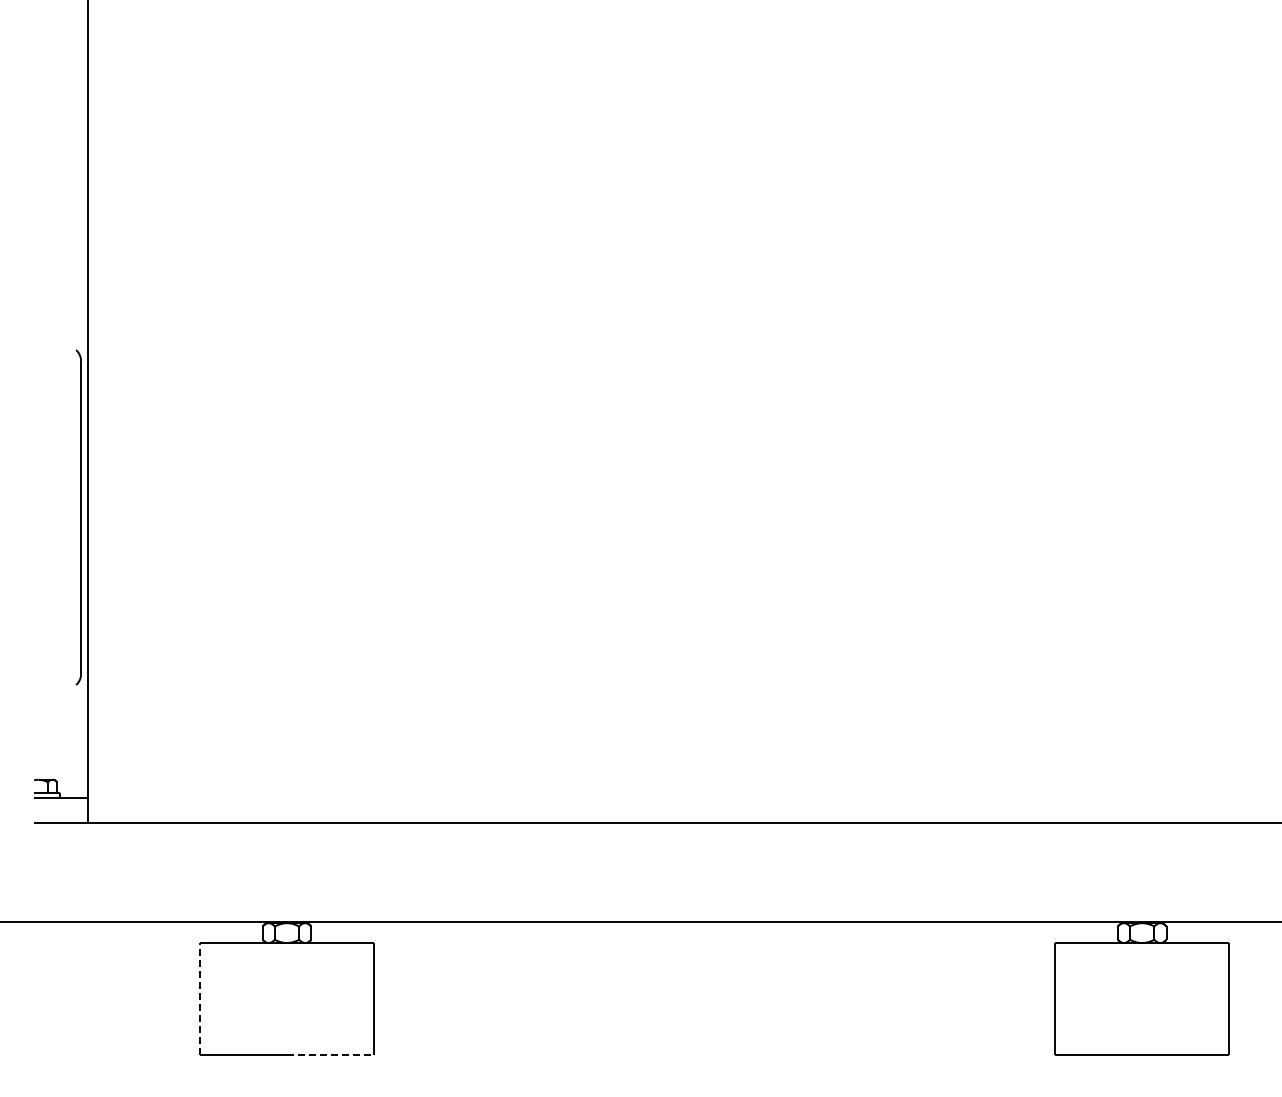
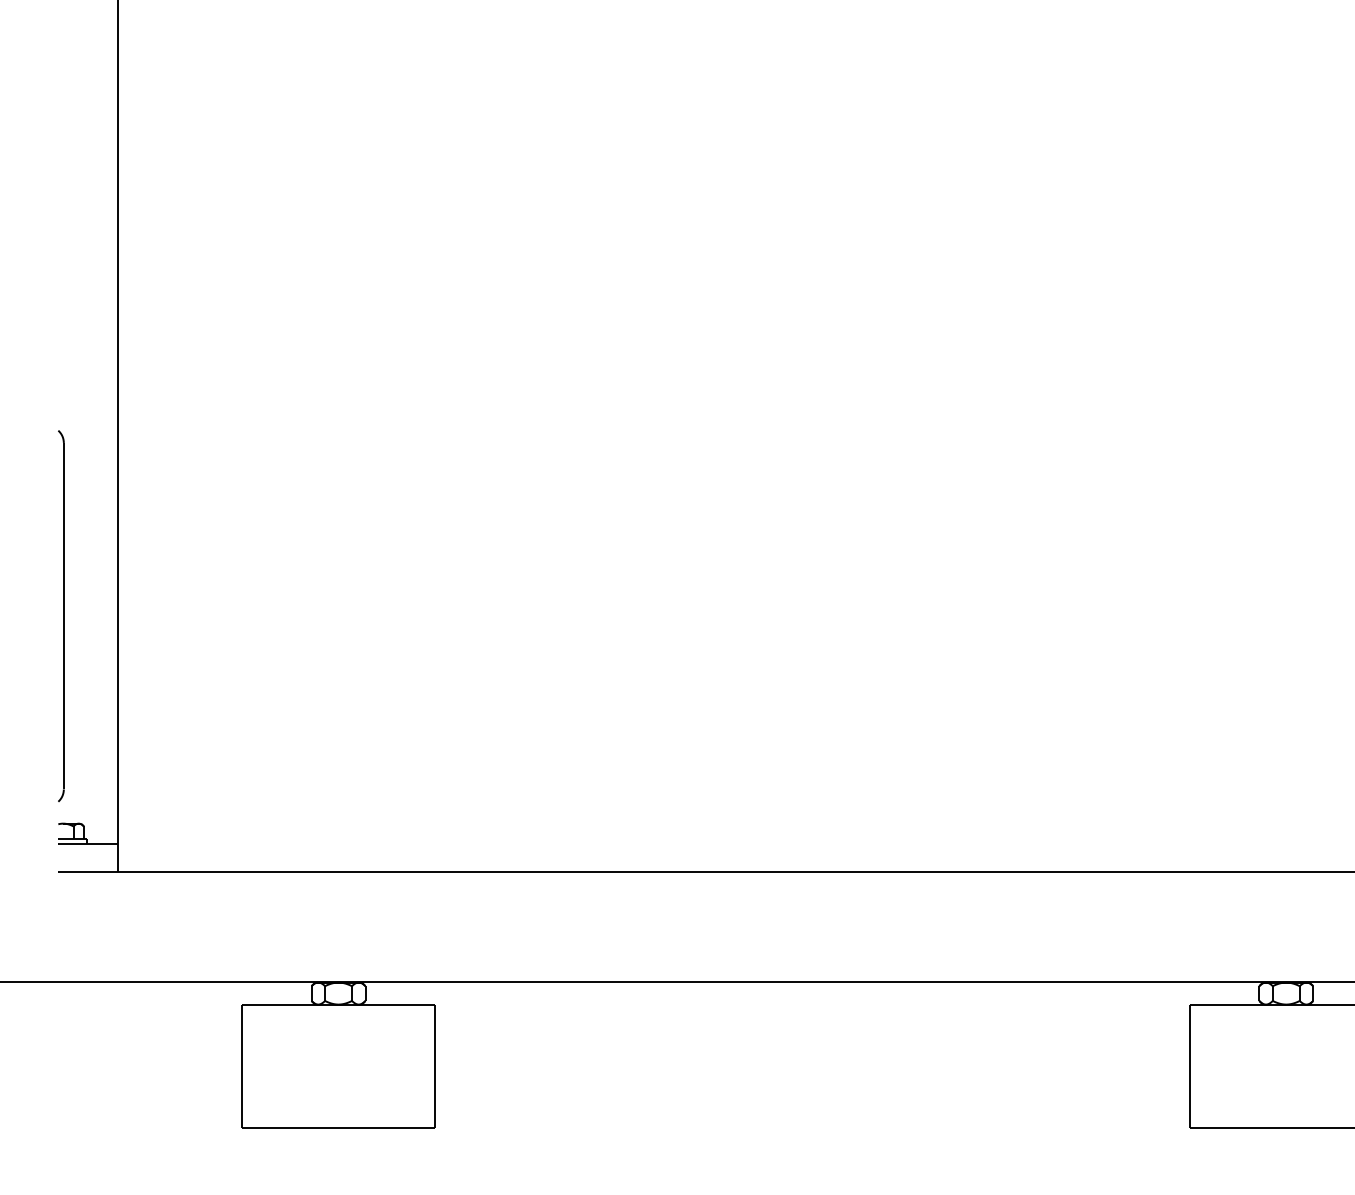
part: (78, 517) -> (60, 616), moved
line: (200, 998) -> (242, 1066), dashed -> solid
line: (330, 1054) -> (386, 1128), dashed -> solid

